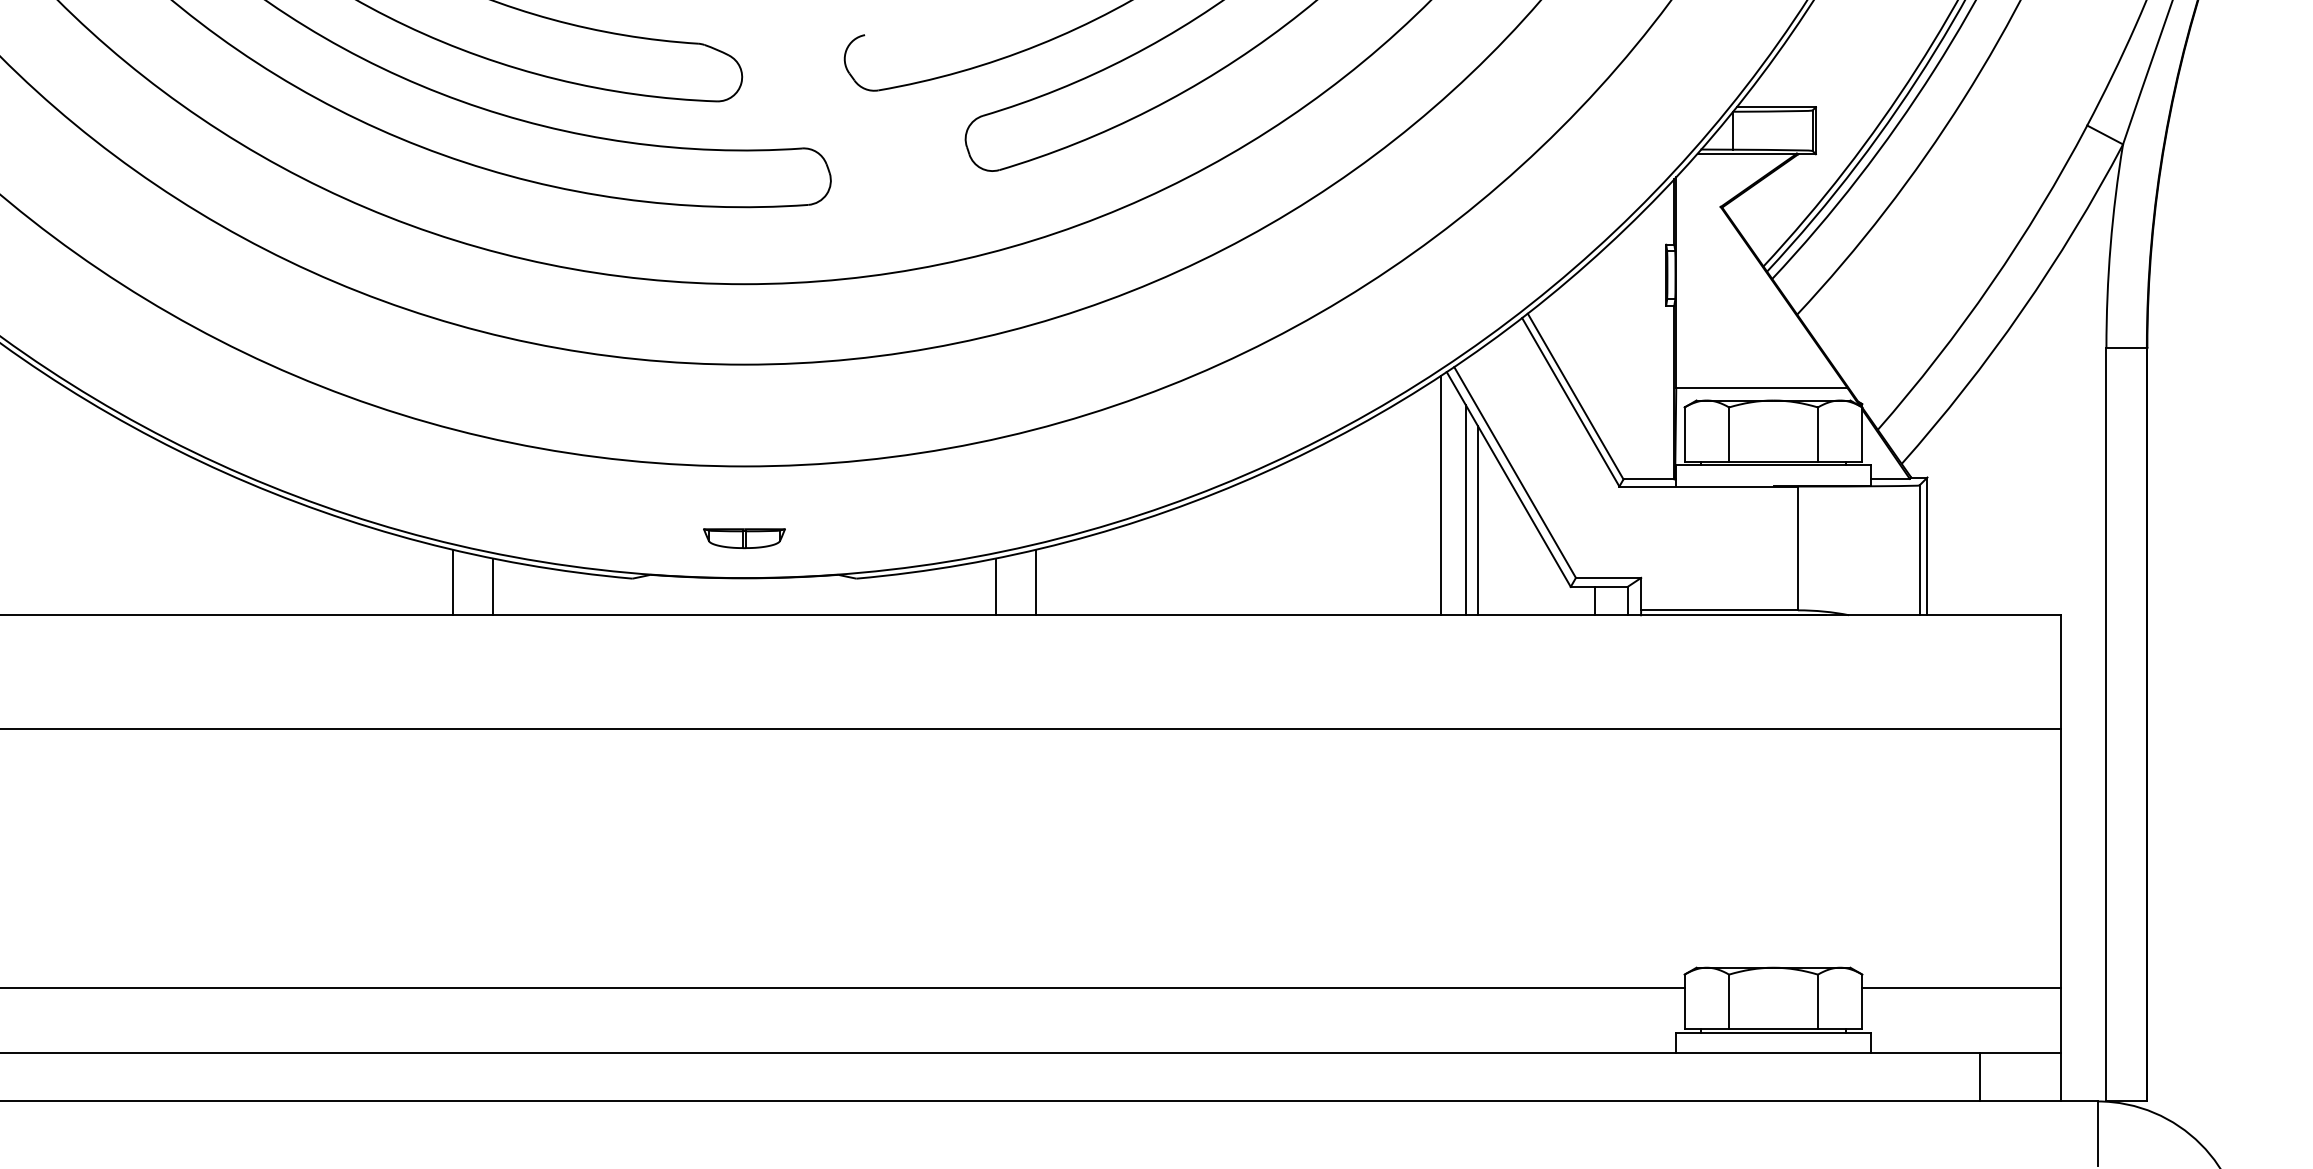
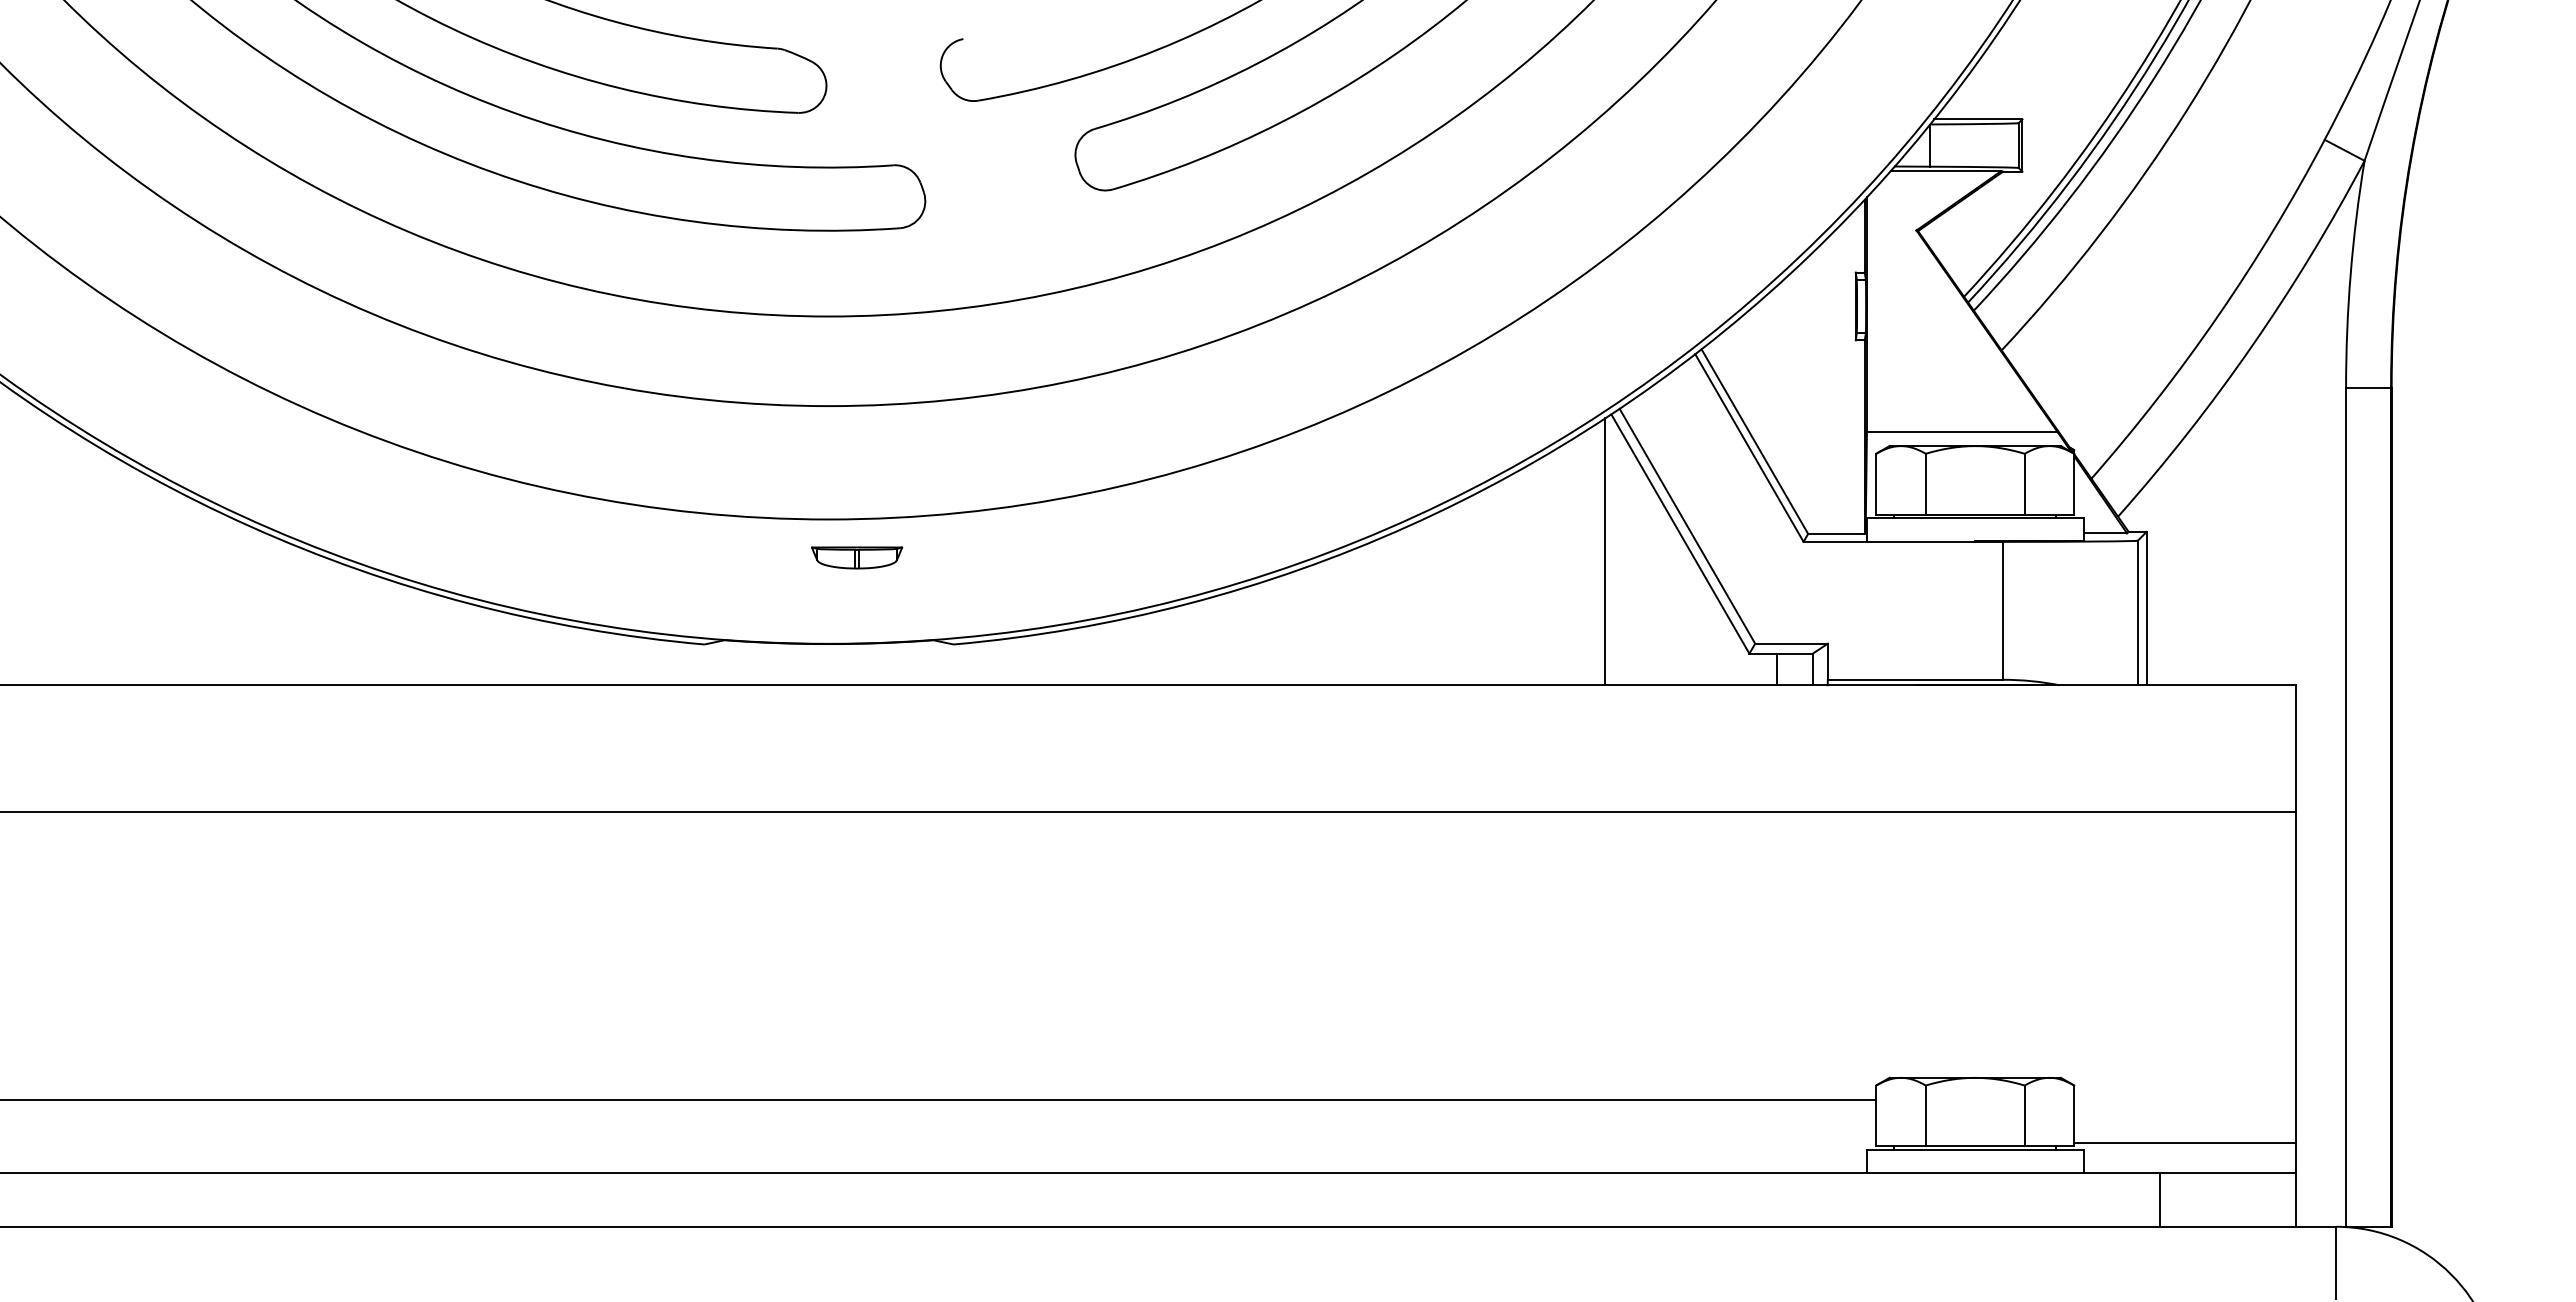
line: (1465, 509) -> (1632, 567), removed
line: (1477, 520) -> (1645, 579), removed
part: (744, 538) -> (857, 557), moved
line: (453, 582) -> (504, 648), removed
line: (1035, 582) -> (1153, 648), removed
line: (493, 586) -> (549, 653), removed
line: (995, 586) -> (1108, 653), removed
line: (1961, 988) -> (2184, 1143), moved
line: (1980, 1076) -> (2160, 1199), moved

